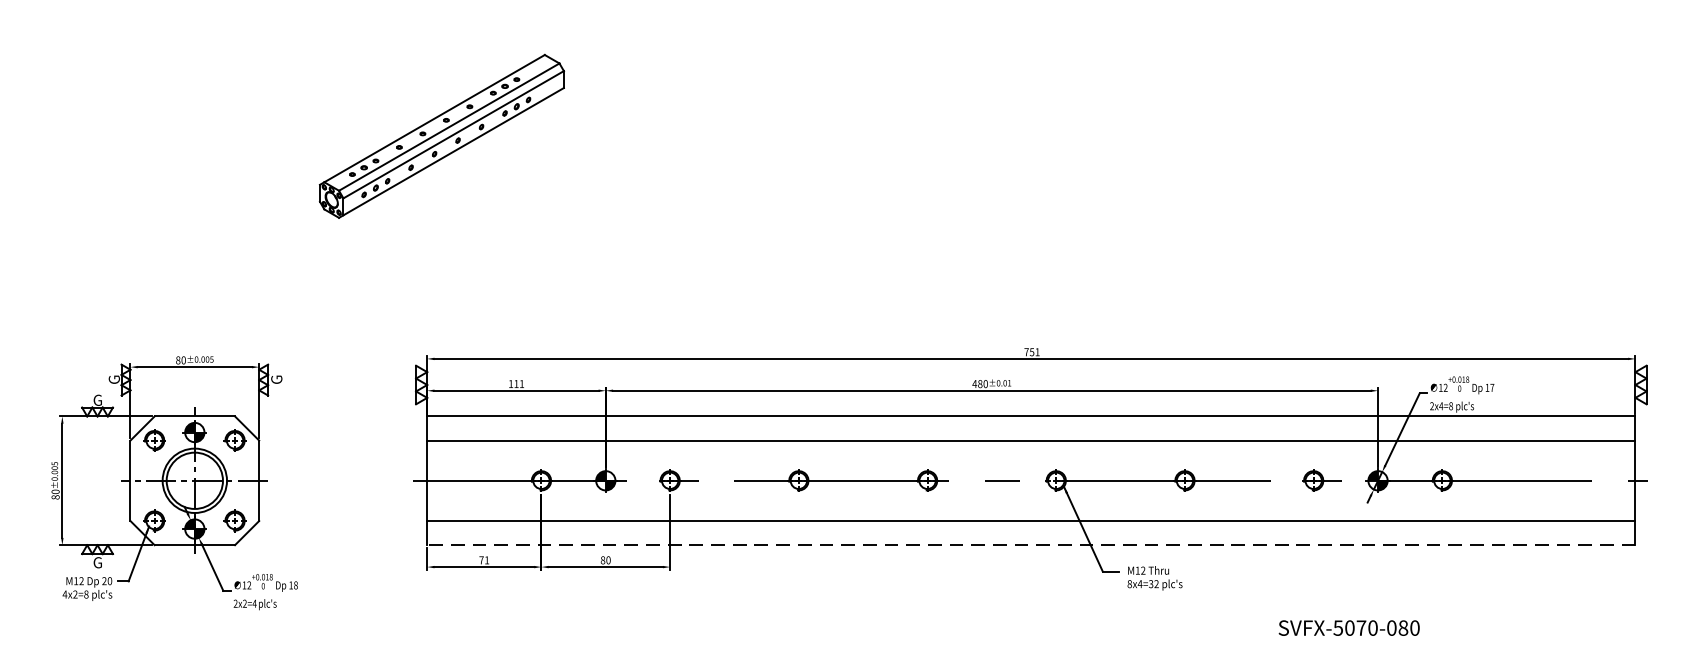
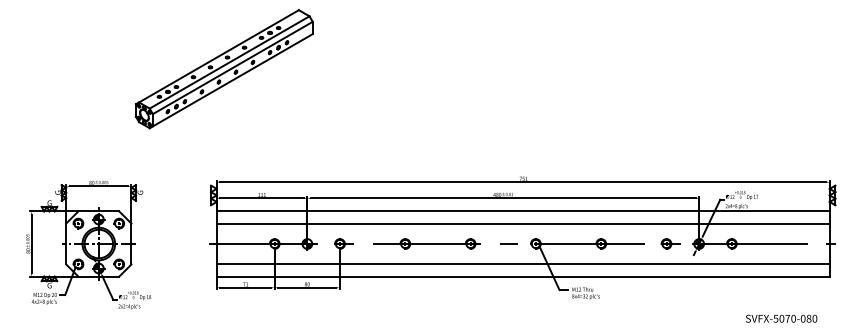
part: (440, 136) -> (223, 69), size x1.43
line: (1031, 544) -> (523, 276), dashed -> solid
text: (1349, 627) -> (781, 318), moved

